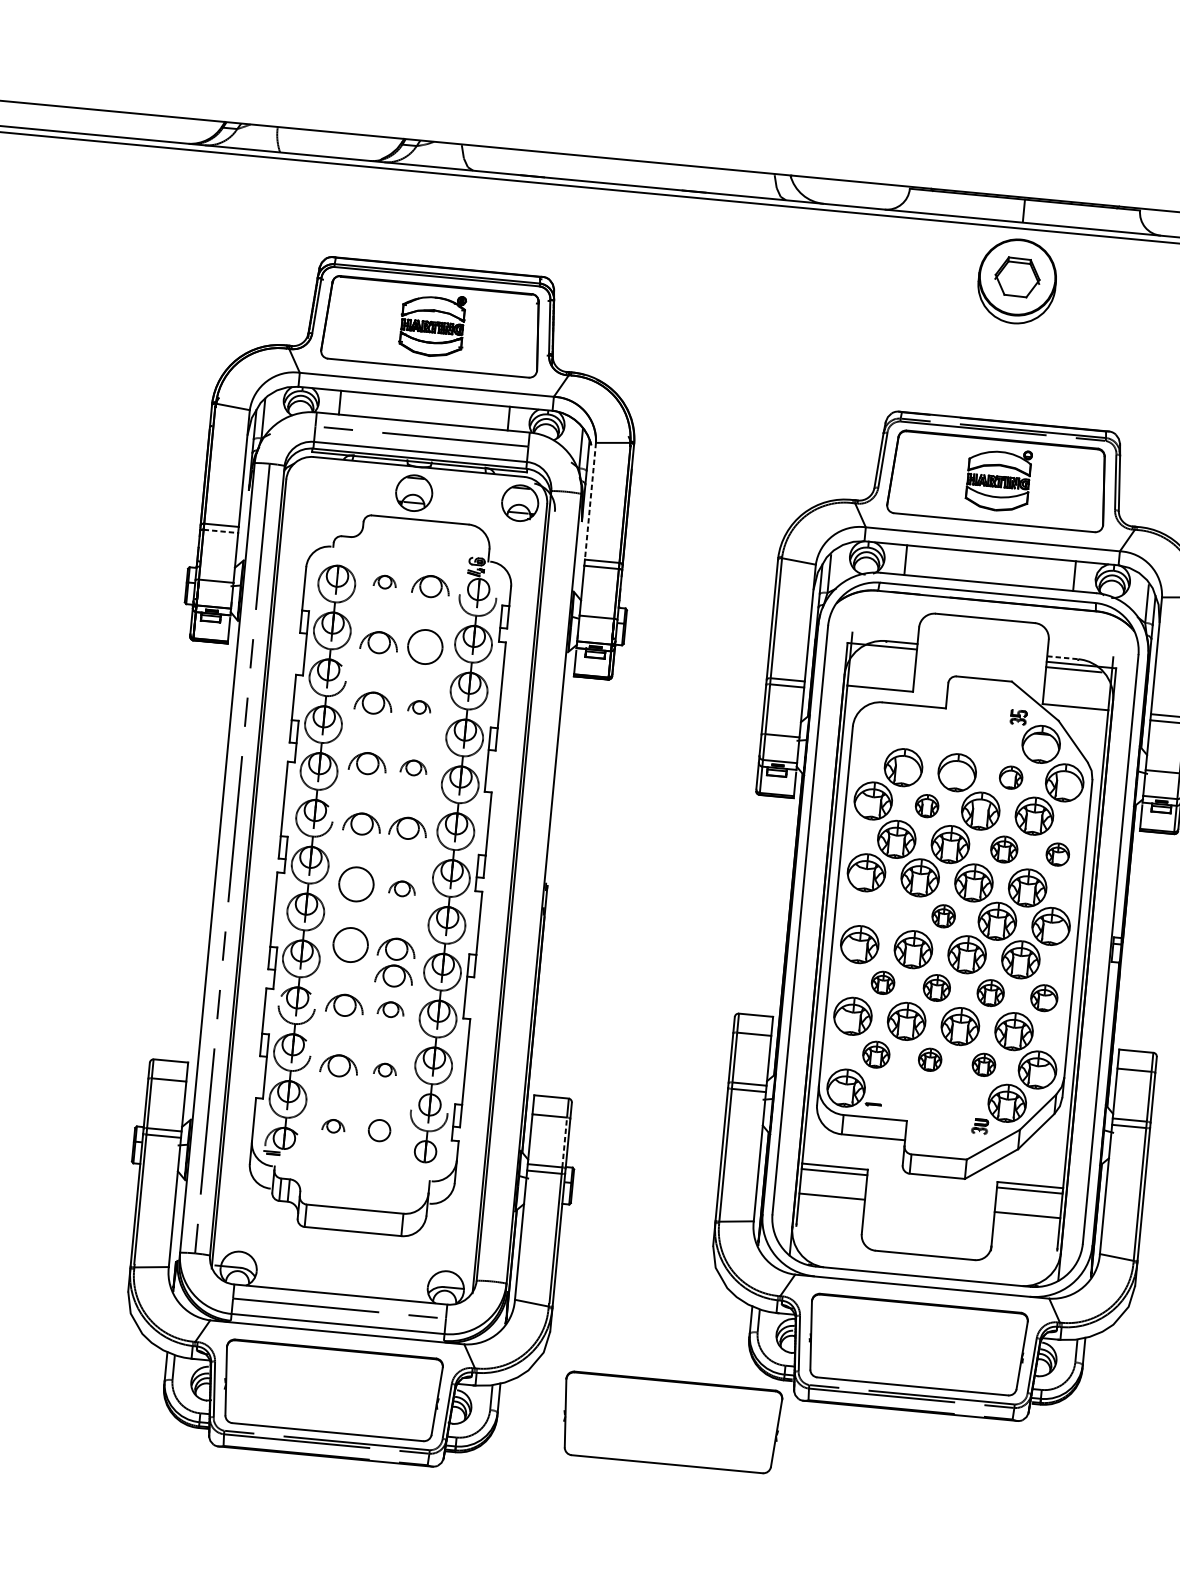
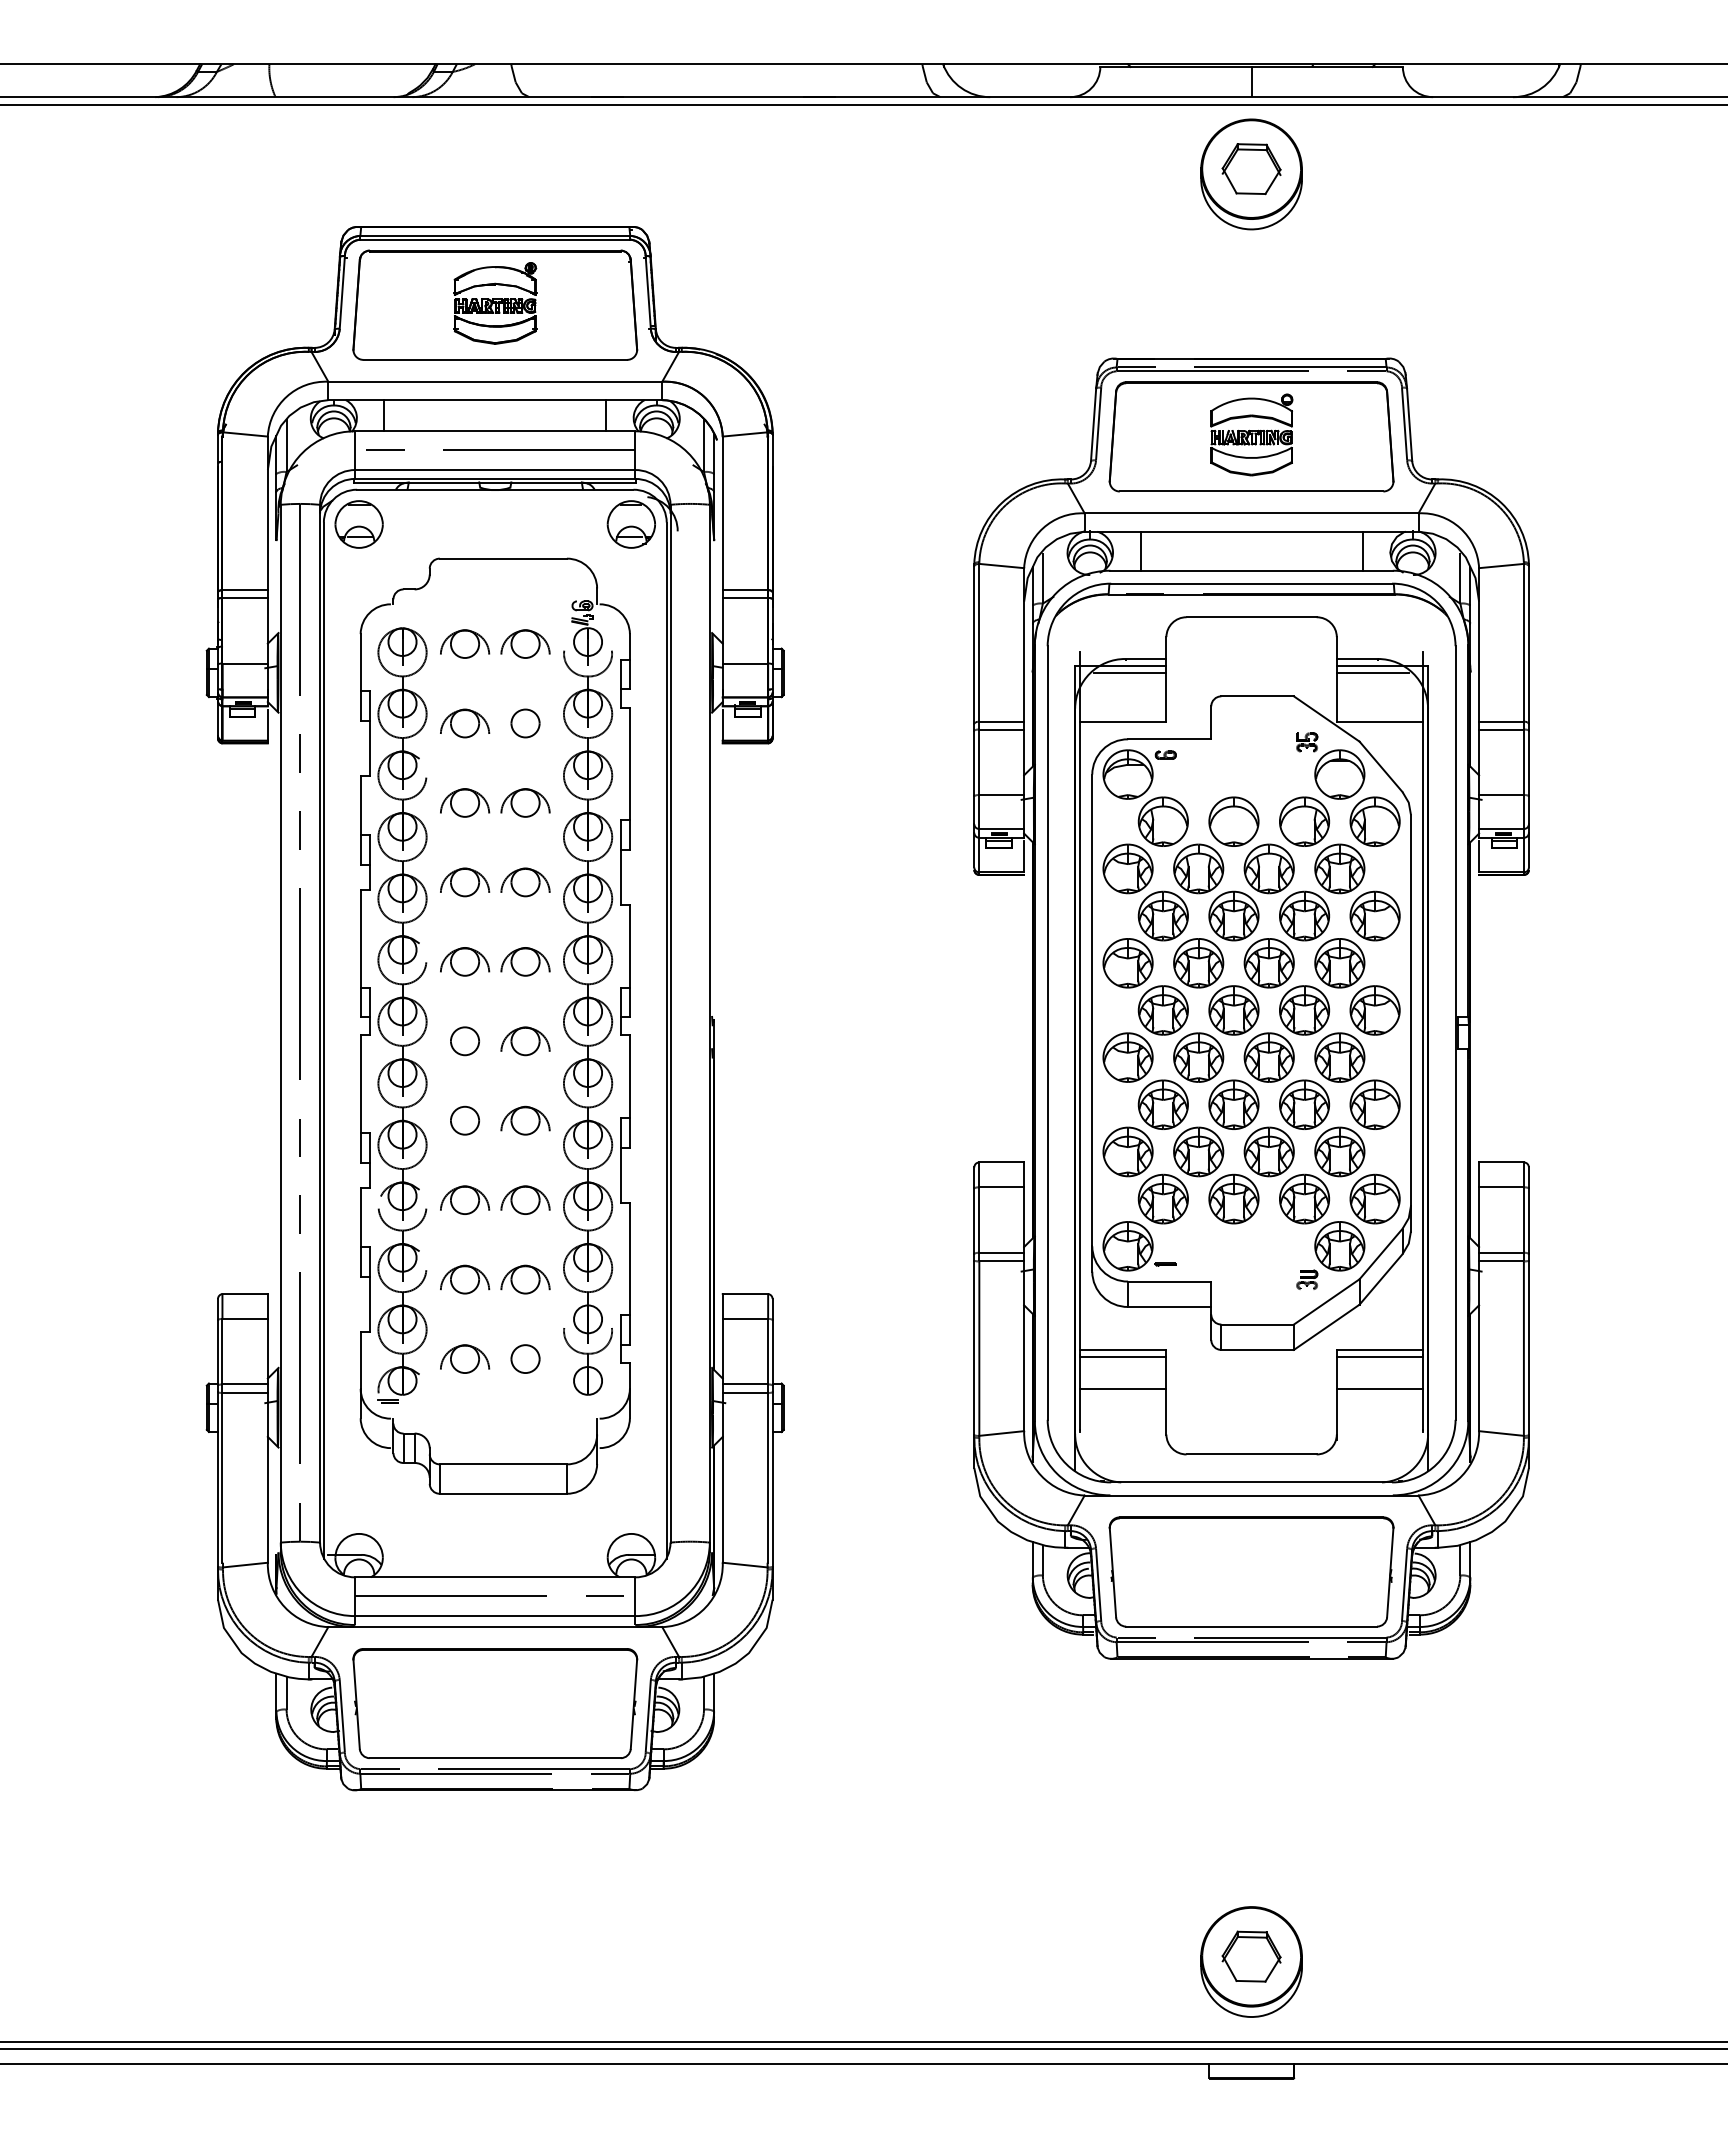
part: (413, 493) -> (358, 524), moved
line: (590, 501) -> (722, 513), dashed -> solid
line: (221, 531) -> (245, 598), dashed -> solid
part: (385, 581) -> (465, 643), size x1.67
part: (425, 647) -> (525, 723), size x0.62
line: (888, 652) -> (1129, 673), added
line: (1062, 658) -> (1357, 659), dashed -> solid
part: (419, 707) -> (525, 802), size x1.67
part: (888, 729) -> (1139, 774), added
part: (413, 768) -> (525, 882), size x1.43
part: (1010, 777) -> (1304, 821), size x1.67
part: (926, 805) -> (1198, 868), size x1.67
part: (1004, 849) -> (1304, 915), size x1.43
part: (1057, 854) -> (1374, 915), size x1.67
part: (355, 884) -> (464, 1041), size x0.62
part: (402, 888) -> (525, 1041), size x1.43
part: (889, 911) -> (1162, 1010), added
part: (943, 916) -> (1233, 1010), size x1.67
part: (350, 944) -> (464, 1120), size x0.62
part: (394, 975) -> (525, 1155), removed
part: (882, 982) -> (1162, 1104), size x1.67
part: (936, 987) -> (1233, 1104), size x1.43
part: (990, 992) -> (1304, 1104), size x1.43
part: (1043, 997) -> (1374, 1104), size x1.43
part: (391, 1009) -> (525, 1199), size x1.43
part: (875, 1054) -> (1162, 1198), size x1.43
part: (929, 1059) -> (1233, 1198), size x1.67
part: (983, 1064) -> (1304, 1198), size x1.67
part: (385, 1070) -> (525, 1279), size x1.67
part: (333, 1125) -> (465, 1358), size x1.67
line: (564, 1142) -> (768, 1351), dashed -> solid
part: (671, 1422) -> (941, 1703), removed

